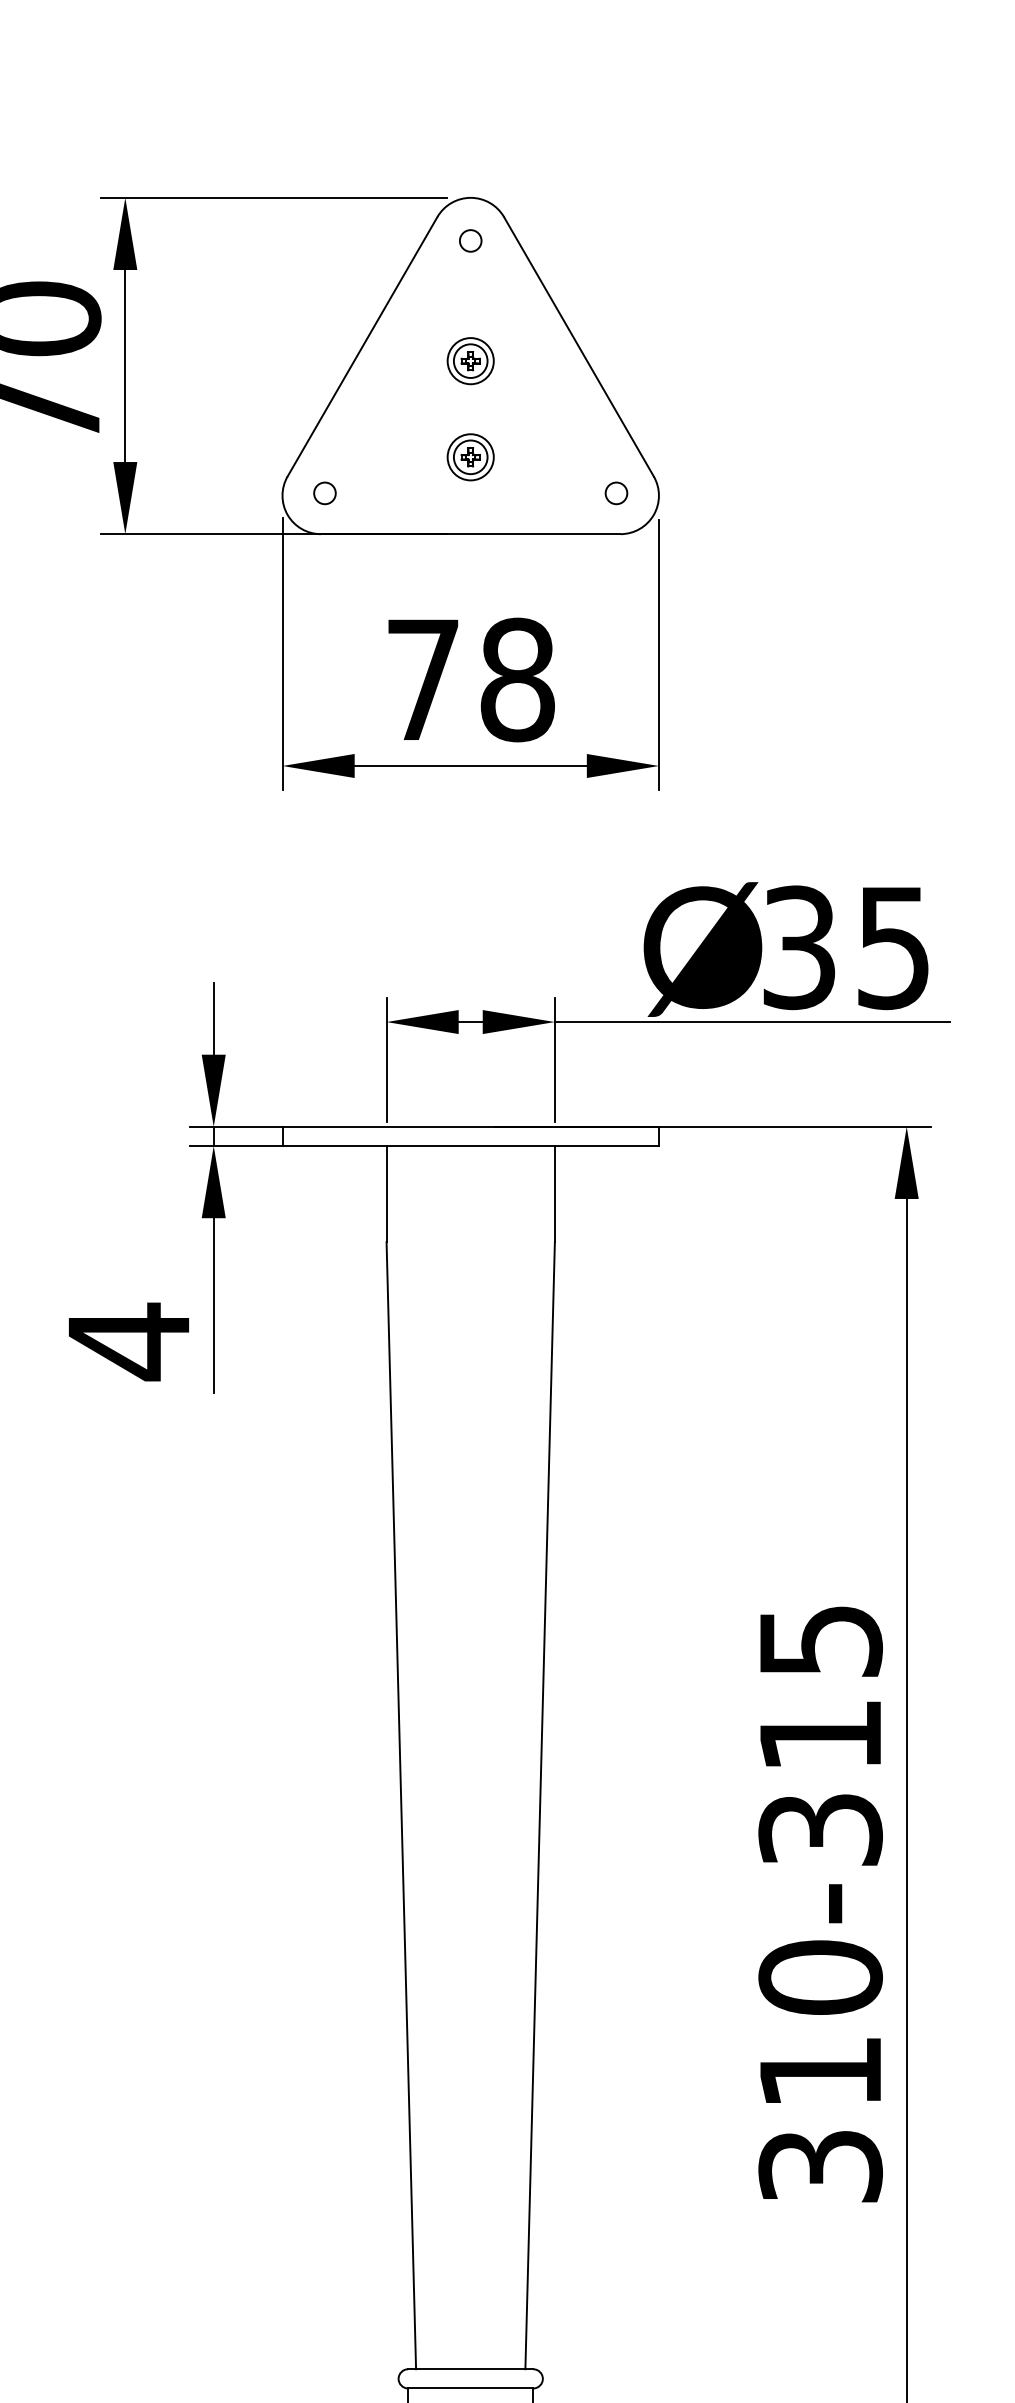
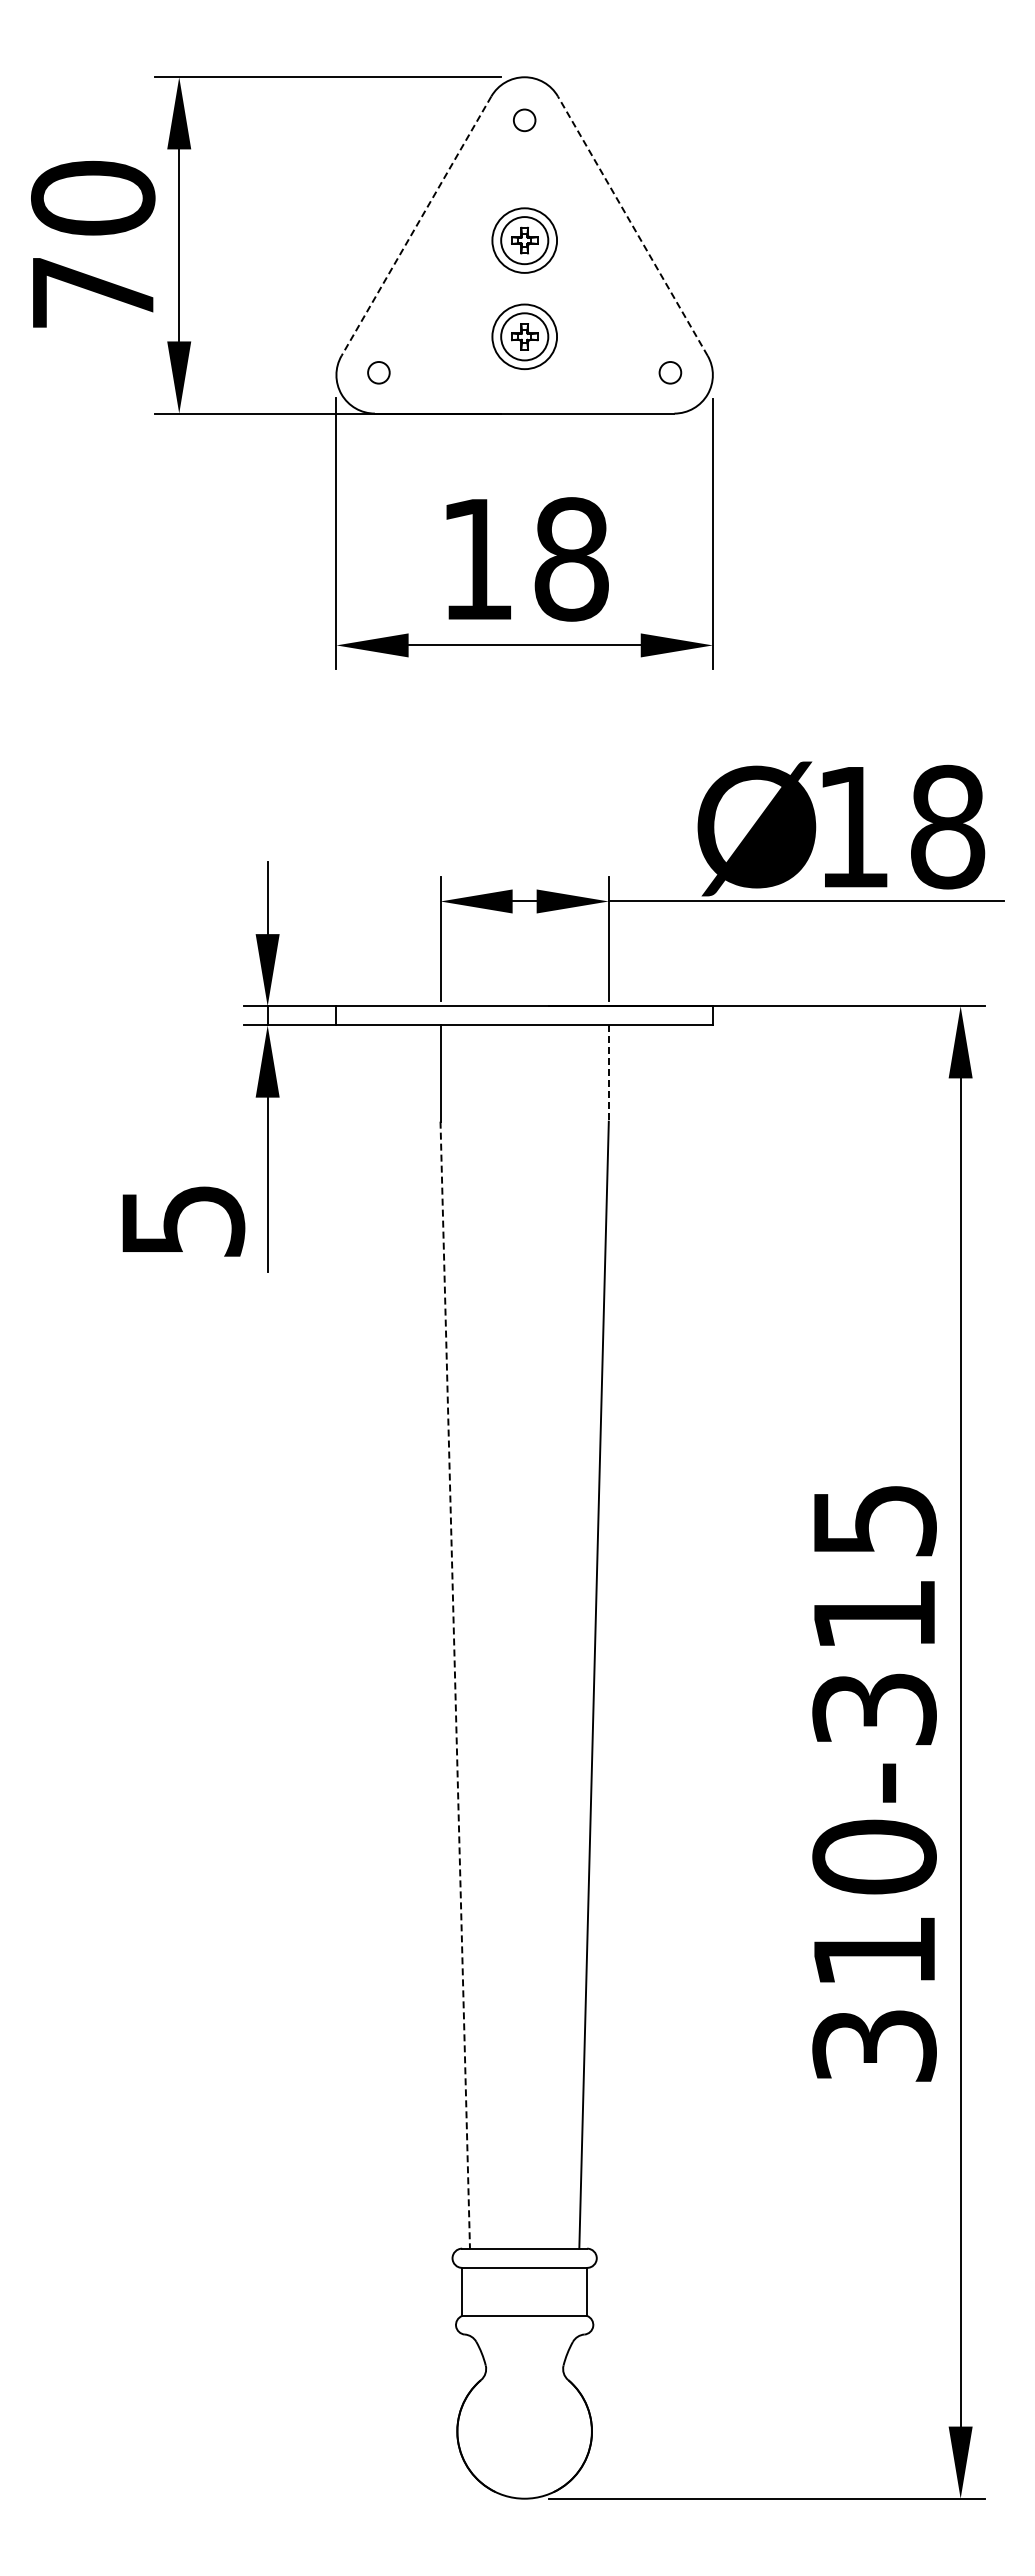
line: (362, 347) -> (416, 226), solid -> dashed
line: (578, 347) -> (632, 226), solid -> dashed
part: (470, 361) -> (524, 240), size x1.4
part: (470, 457) -> (524, 336), size x1.4
text: (422, 680) -> (476, 559), 78 -> 18
text: (847, 947) -> (901, 826), 35 -> 18
line: (554, 1195) -> (608, 1074), solid -> dashed
text: (129, 1342) -> (183, 1221), 4 -> 5
line: (401, 1806) -> (455, 1685), solid -> dashed

